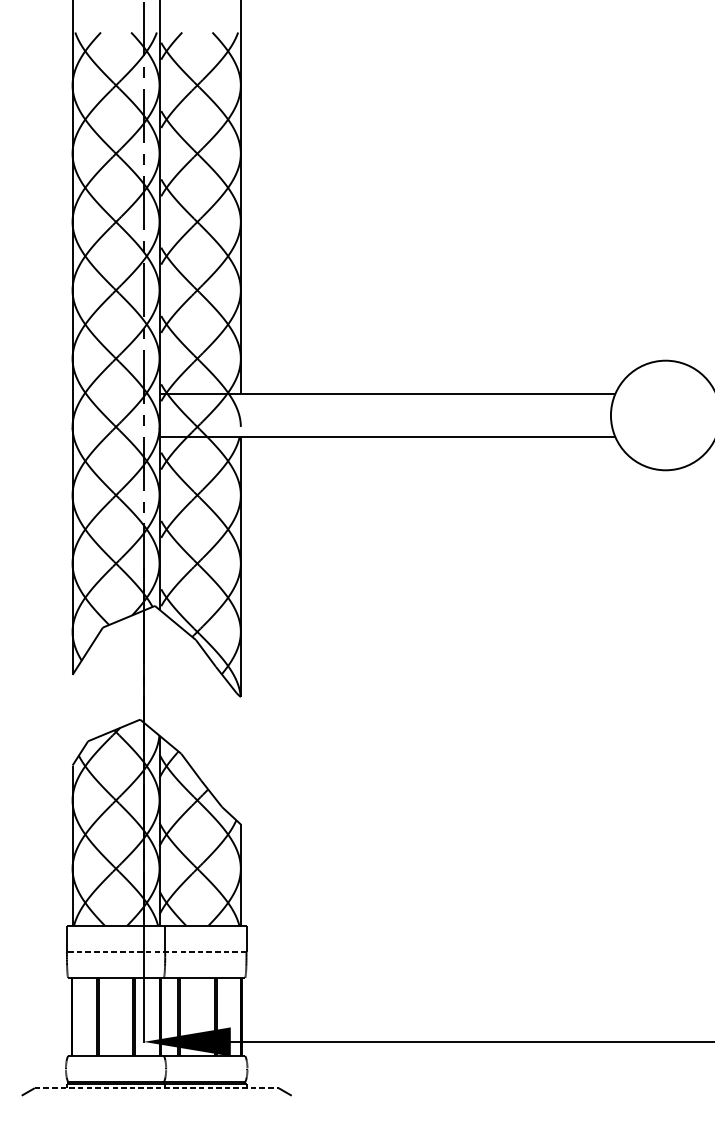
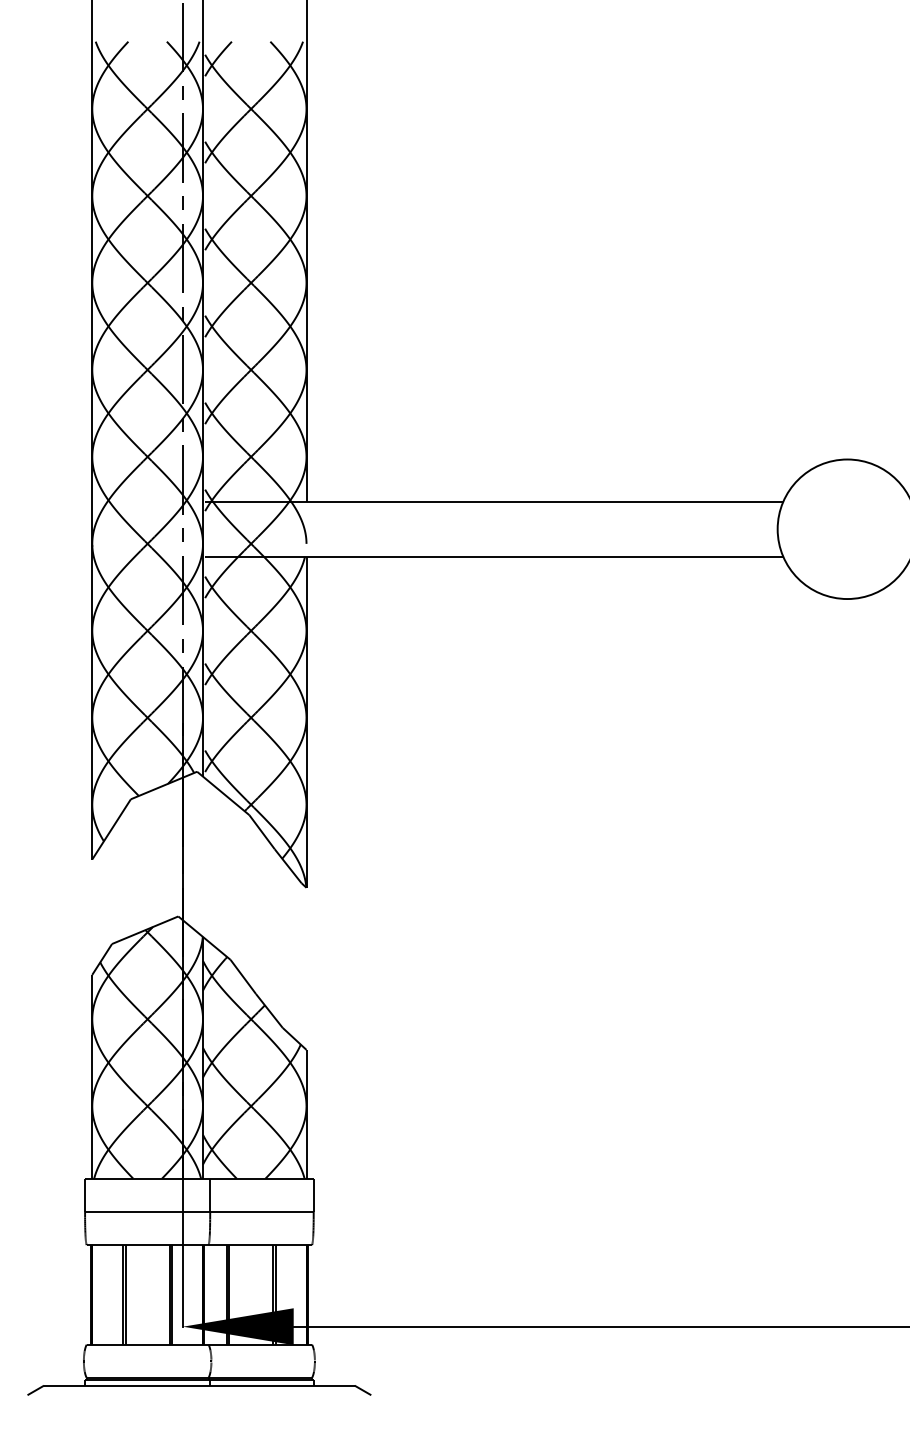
line: (156, 951) -> (198, 1211), dashed -> solid
line: (156, 1088) -> (199, 1385), dashed -> solid

